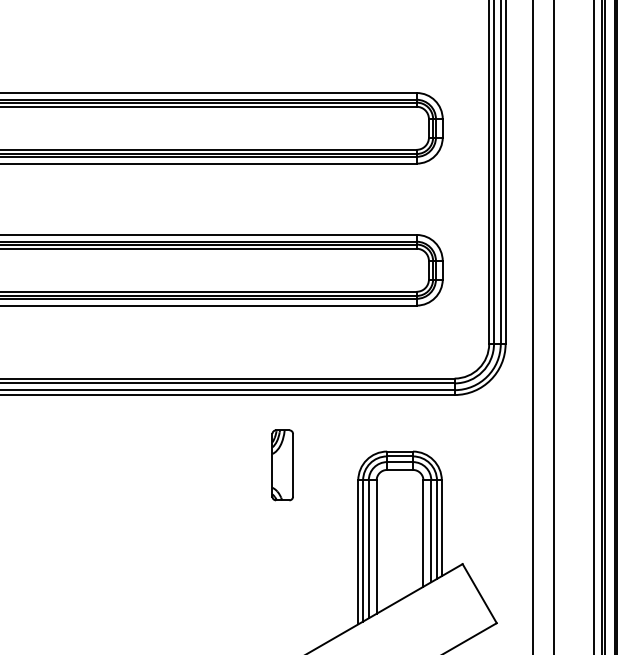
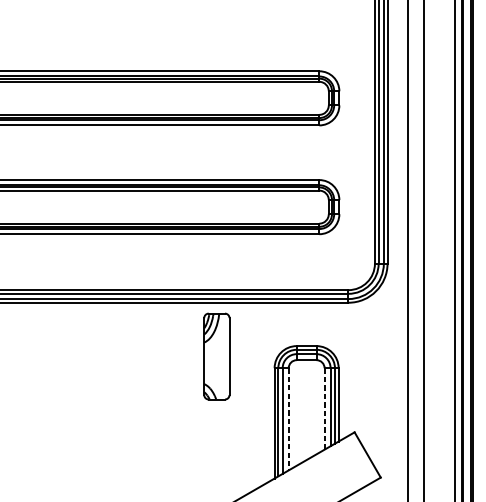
part: (282, 465) -> (216, 356), size x1.6
line: (423, 533) -> (324, 408), solid -> dashed
line: (376, 547) -> (288, 419), solid -> dashed

